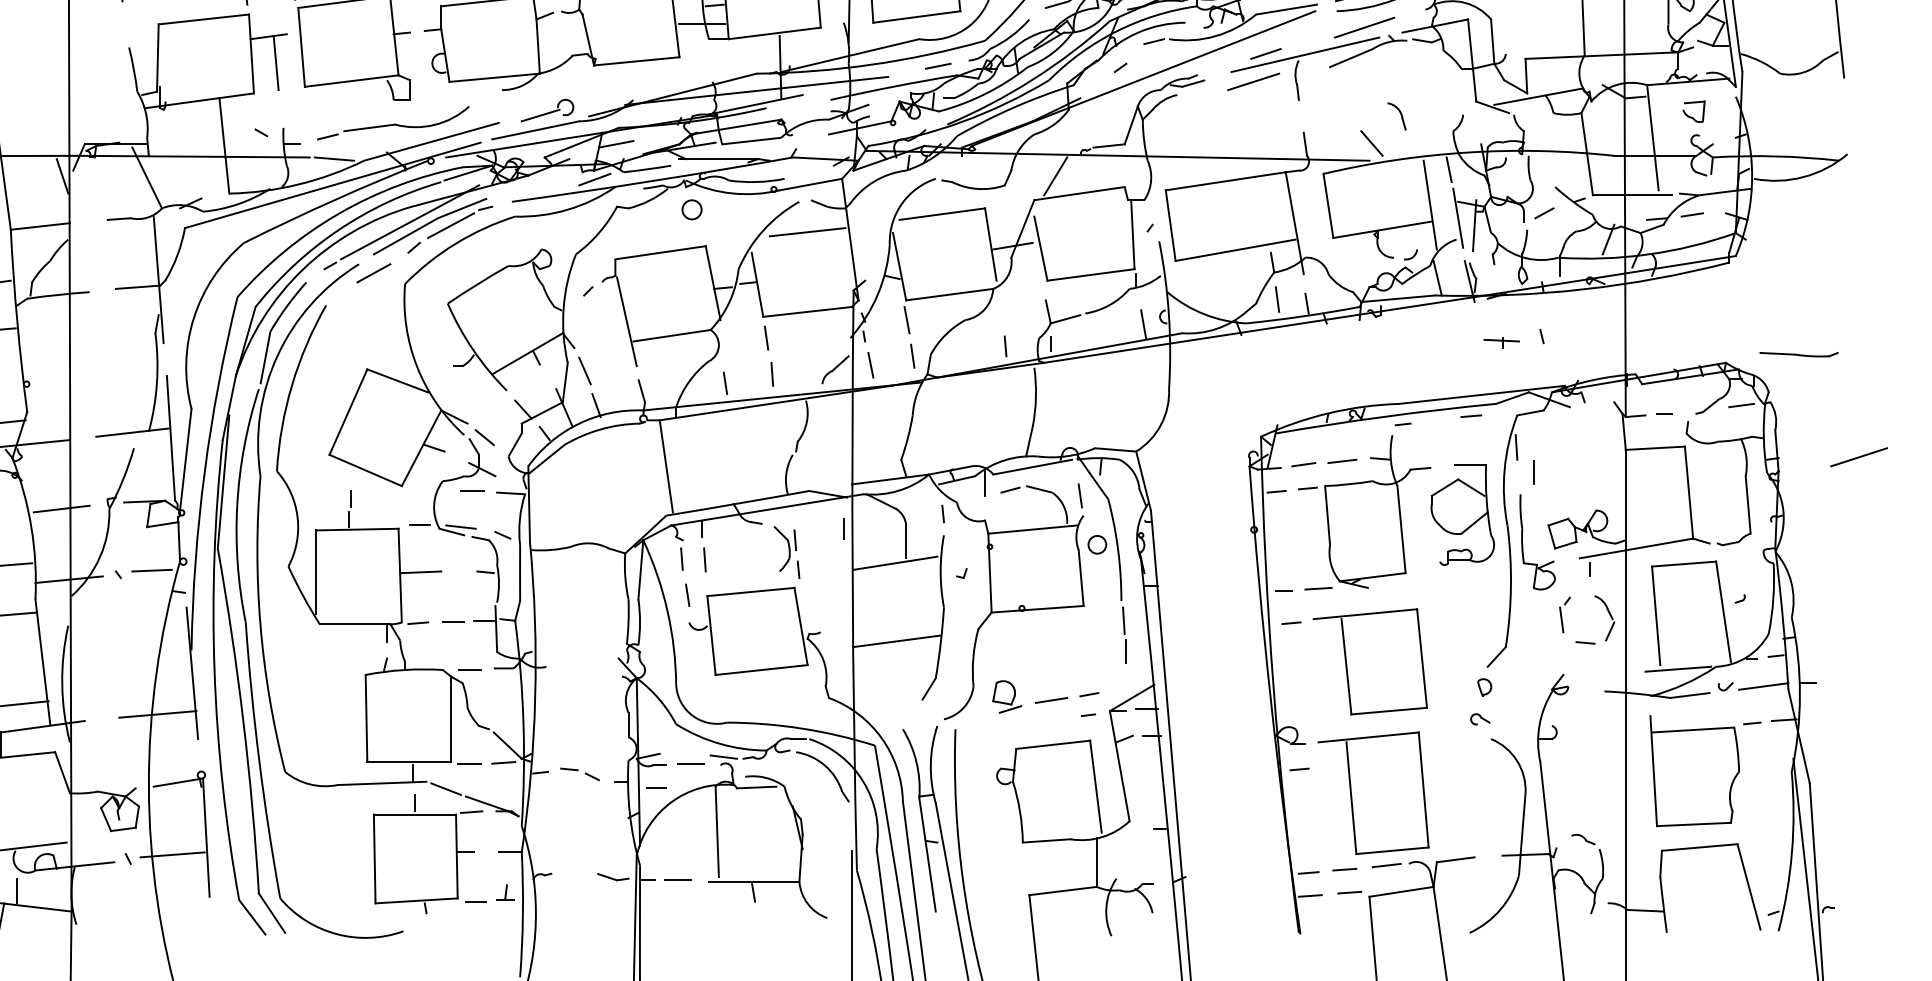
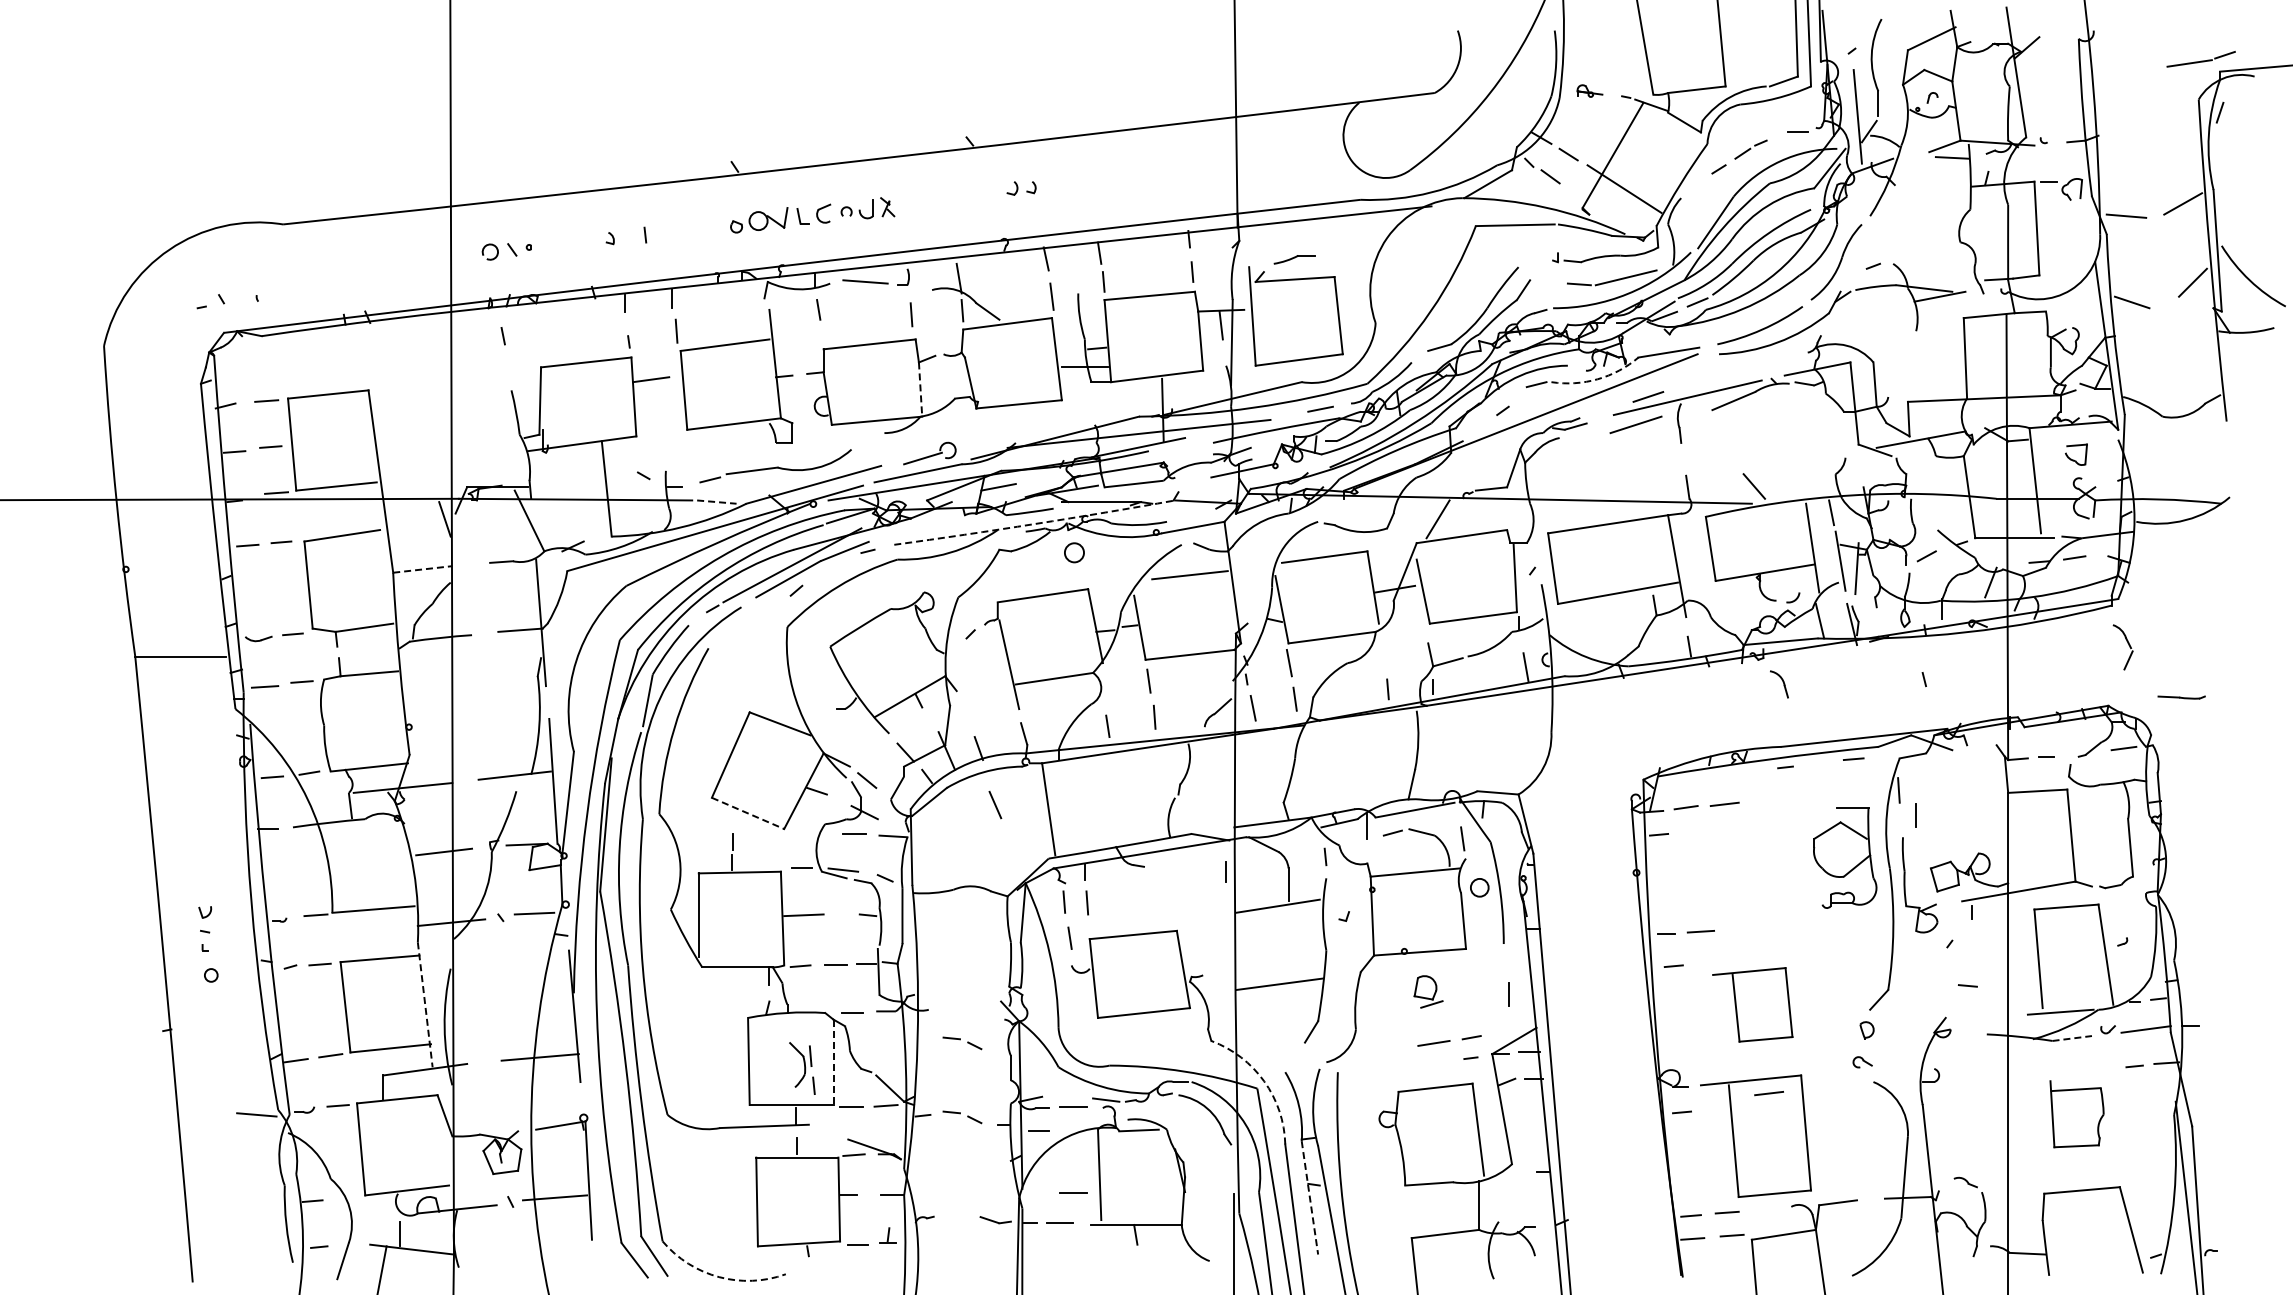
line: (1364, 27) -> (1746, 370), removed
arc: (1215, 36) -> (1597, 379), solid -> dashed
line: (538, 47) -> (920, 390), solid -> dashed
line: (276, 62) -> (658, 405), removed
part: (1397, 116) -> (1779, 684), moved
line: (334, 159) -> (716, 502), solid -> dashed
line: (594, 179) -> (976, 522), removed
arc: (652, 181) -> (1034, 524), solid -> dashed
line: (451, 225) -> (833, 568), removed
line: (40, 226) -> (422, 569), solid -> dashed
line: (373, 273) -> (755, 616), removed
line: (1277, 299) -> (1659, 642), removed
part: (1502, 342) -> (1884, 685), removed
part: (1799, 354) -> (2181, 697), size x0.6
line: (585, 371) -> (995, 805), moved
line: (1859, 457) -> (2241, 800), removed
line: (366, 470) -> (748, 813), solid -> dashed
part: (1364, 511) -> (1746, 854), removed
part: (787, 552) -> (802, 1068), moved
part: (1610, 616) -> (2128, 645), moved
line: (1561, 619) -> (1943, 962), removed
line: (1124, 620) -> (1506, 963), removed
line: (43, 661) -> (425, 1004), solid -> dashed
part: (1370, 661) -> (1752, 1004), size x0.7
line: (1690, 695) -> (2072, 1038), solid -> dashed
part: (1007, 696) -> (1428, 991), moved
part: (580, 700) -> (962, 1043), added
line: (451, 719) -> (833, 1062), solid -> dashed
arc: (882, 738) -> (1264, 1081), solid -> dashed
part: (1694, 771) -> (2076, 1114), size x0.6
line: (446, 788) -> (828, 1131), removed
line: (691, 849) -> (1073, 1192), added
line: (928, 855) -> (1310, 1198), solid -> dashed
line: (1386, 865) -> (1768, 1093), moved
arc: (337, 934) -> (719, 1277), solid -> dashed

